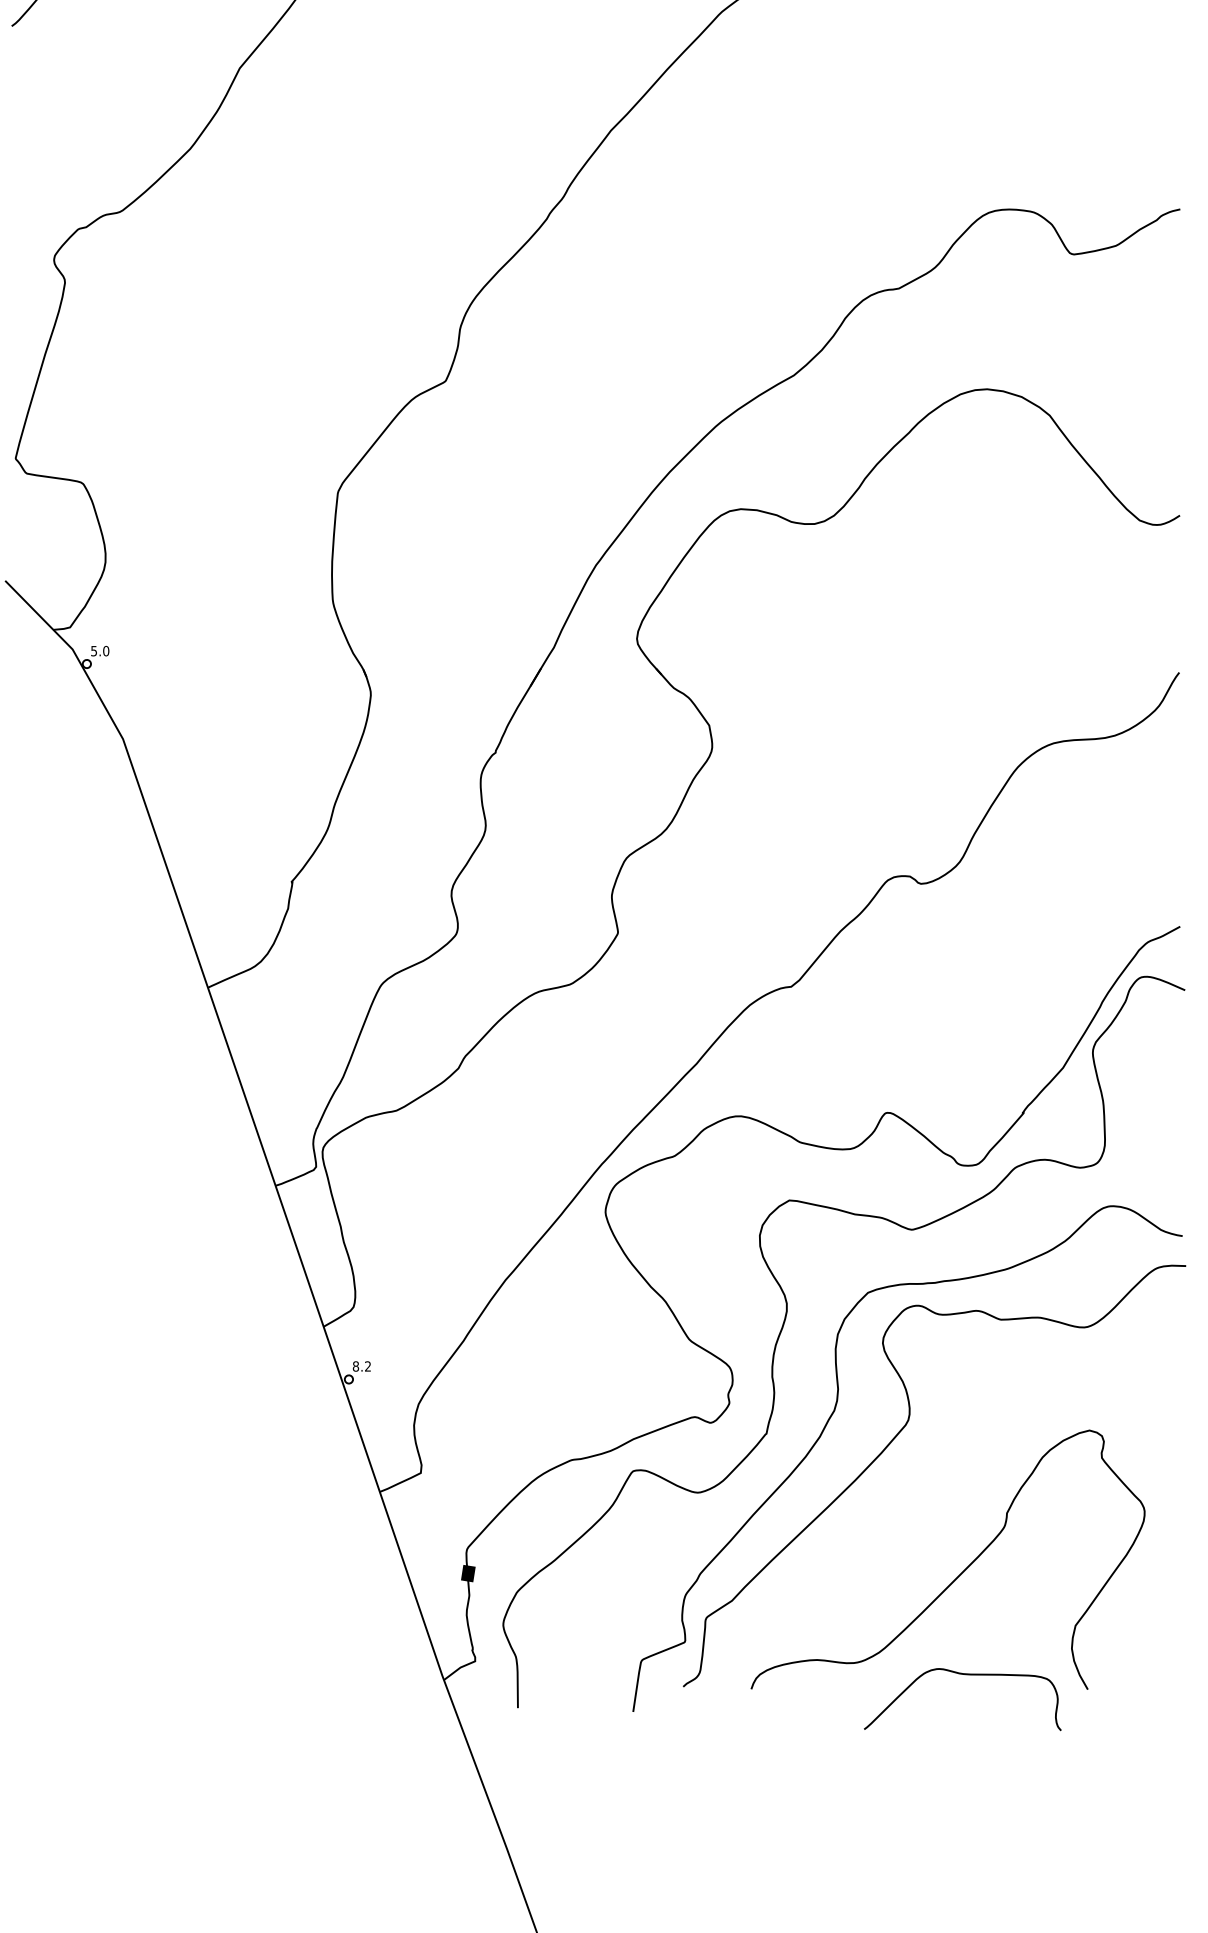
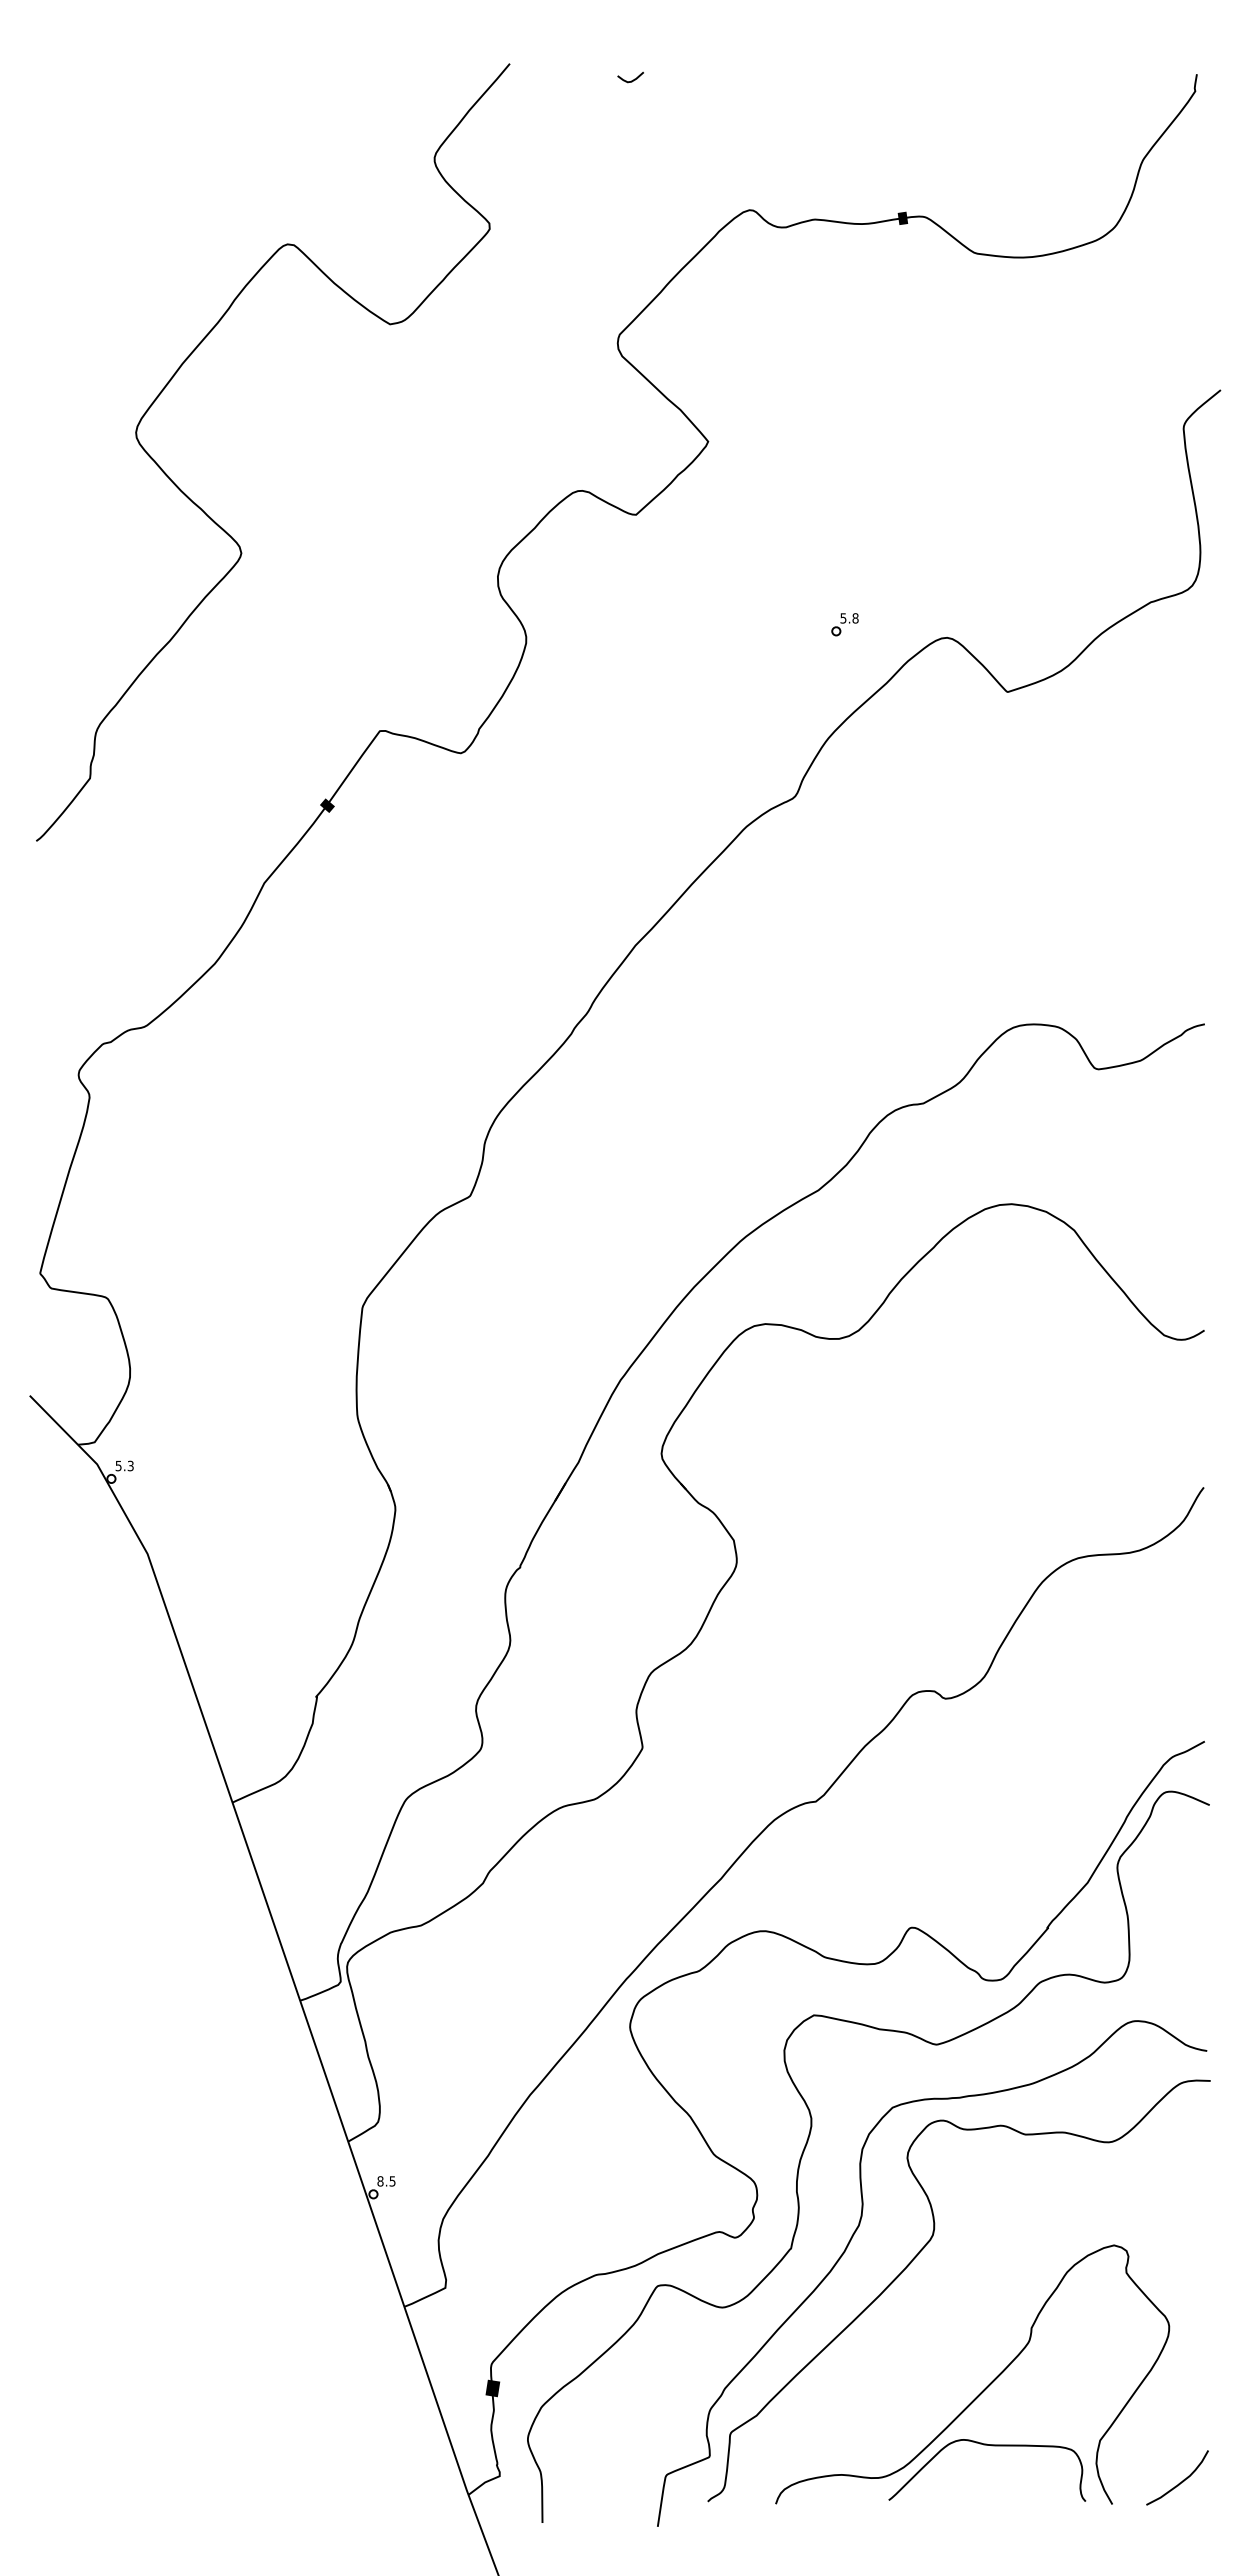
text: (105, 650) -> (130, 1465), 5.0 -> 5.3
text: (367, 1366) -> (392, 2181), 8.2 -> 8.5
curve: (1154, 1667) -> (1179, 2482), added
curve: (966, 1675) -> (991, 2446), moved

